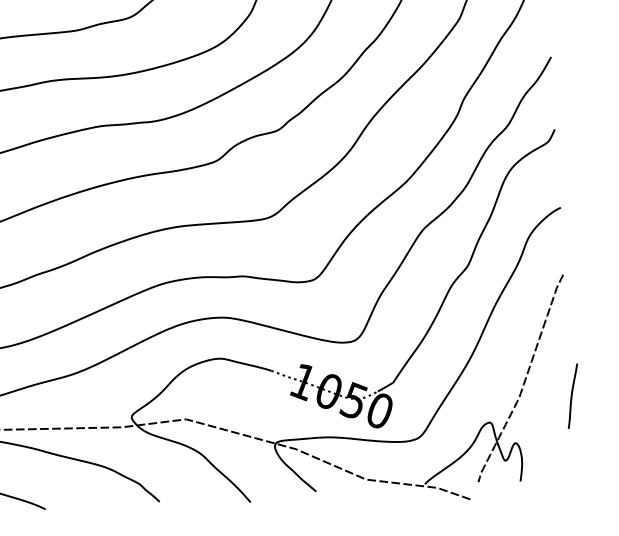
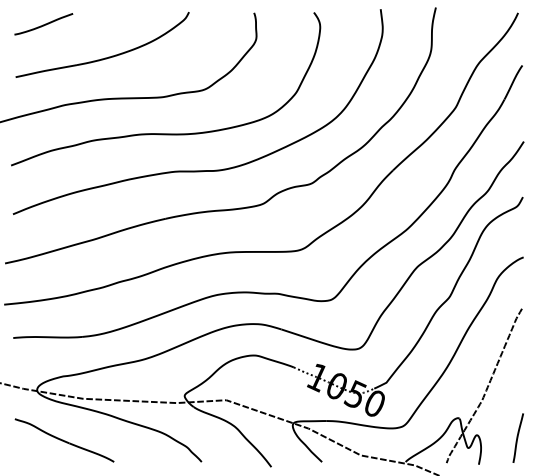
curve: (571, 395) -> (517, 437), moved

